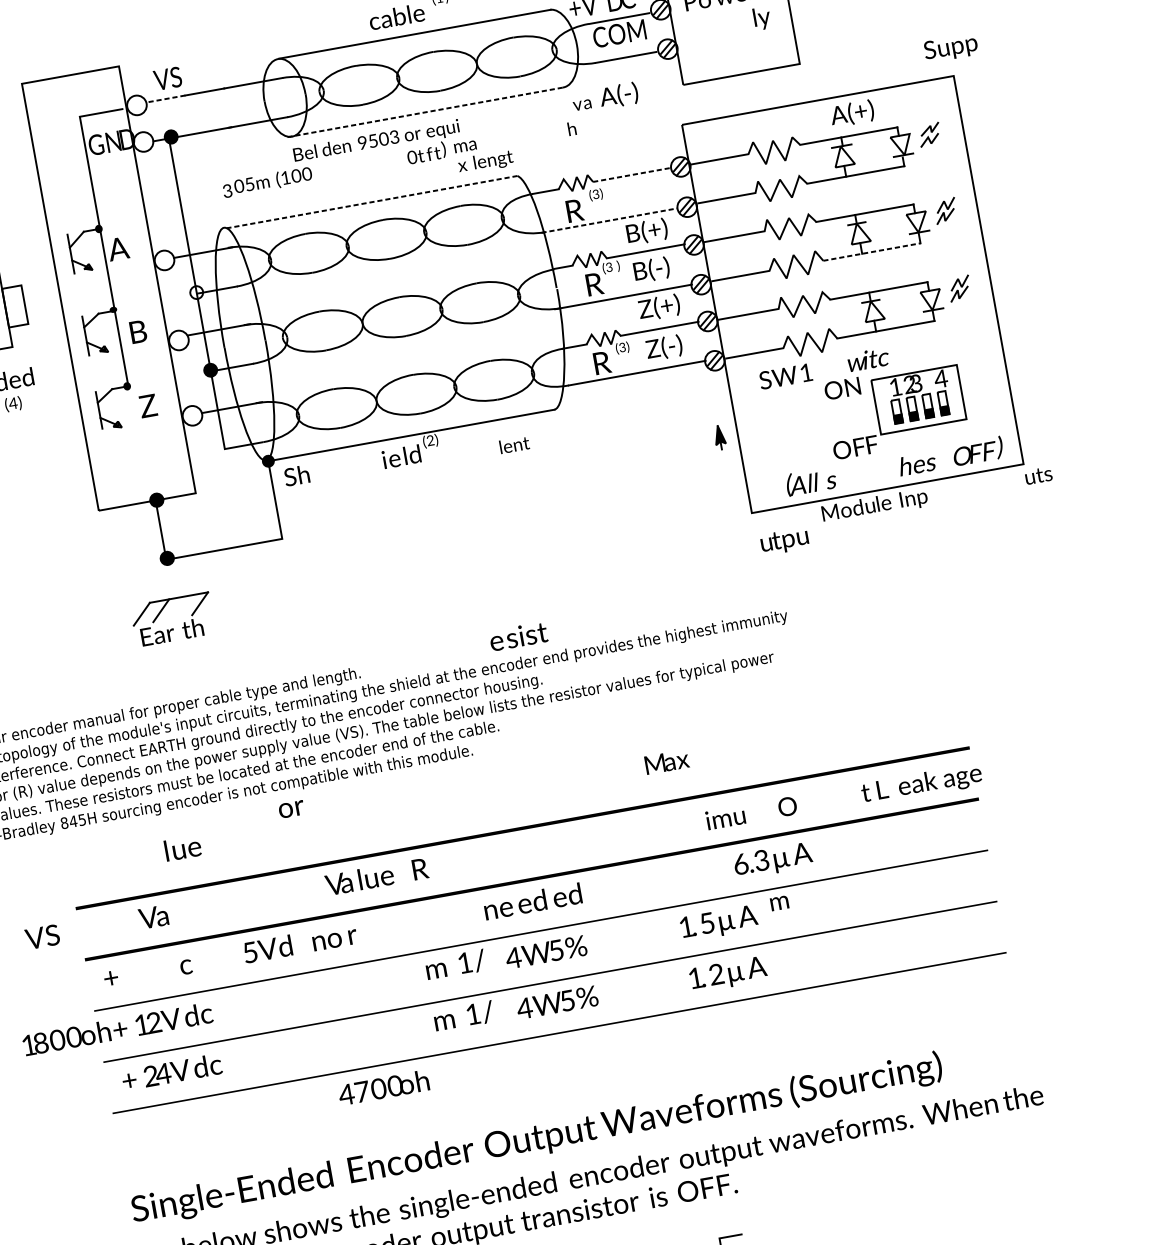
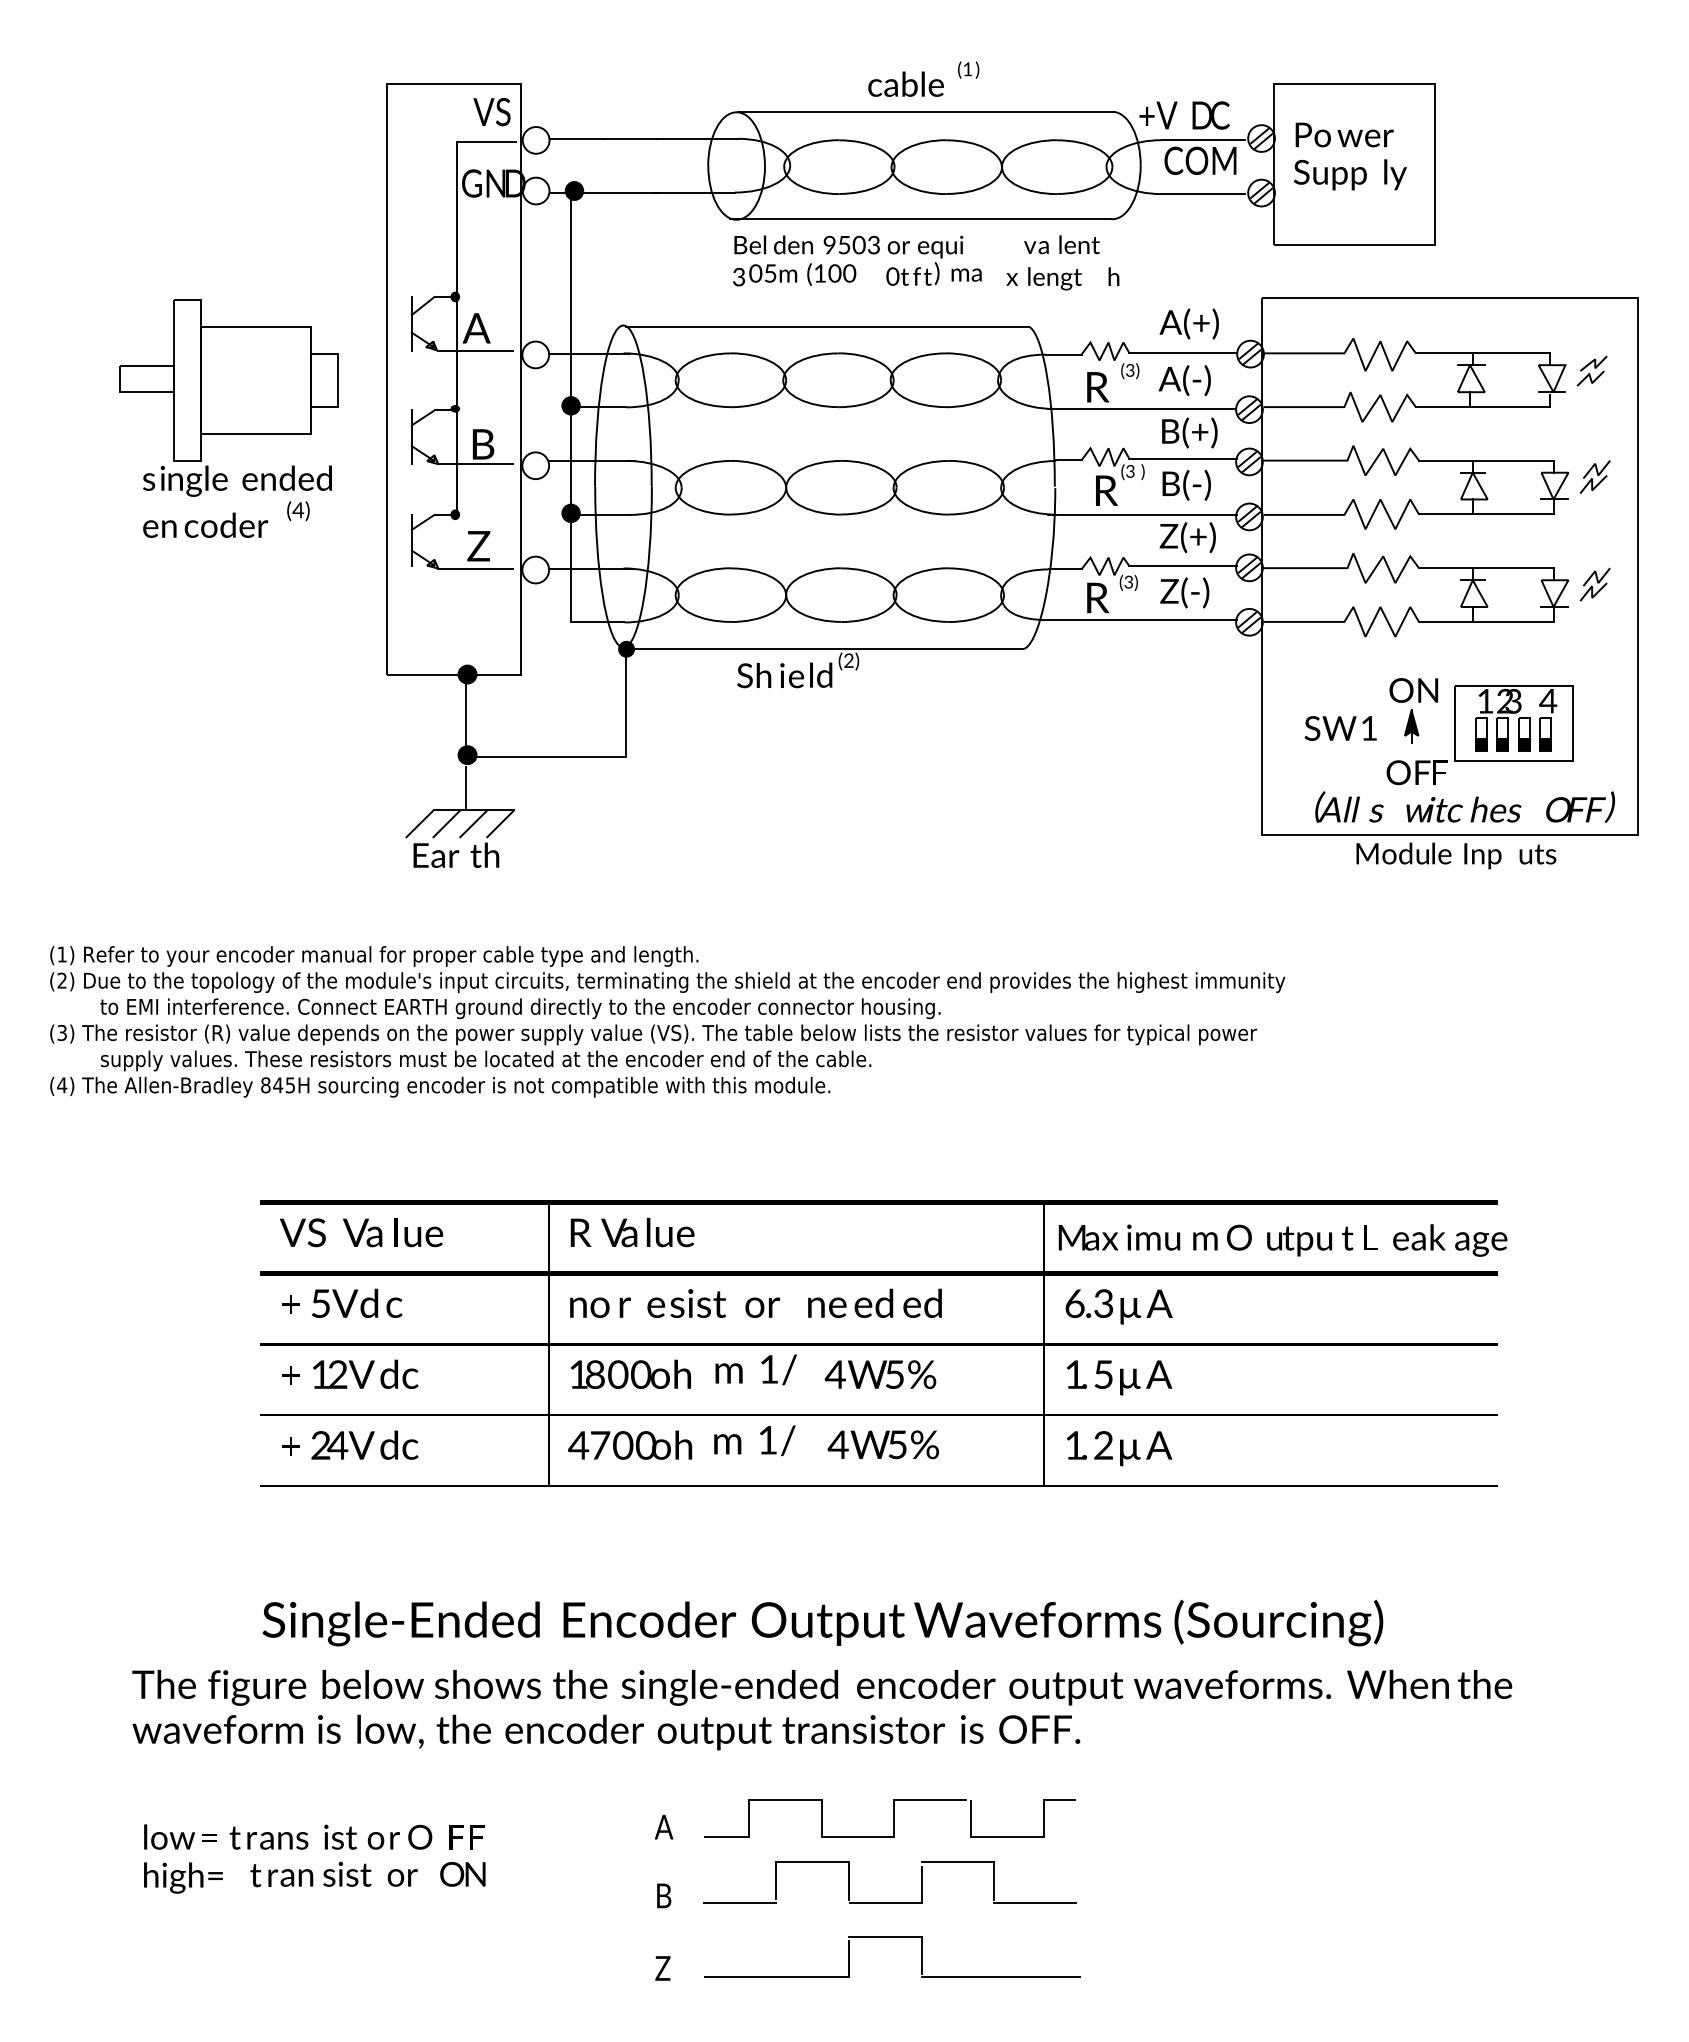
text: (950, 47) -> (1330, 174), moved
text: (167, 79) -> (491, 112), moved
text: (618, 95) -> (1184, 380), moved
line: (165, 98) -> (576, 138), dashed -> solid
text: (582, 105) -> (1036, 247), moved
line: (424, 112) -> (920, 219), dashed -> solid
text: (851, 113) -> (1188, 323), moved
text: (485, 162) -> (1043, 278), moved
line: (632, 175) -> (1183, 353), dashed -> solid
text: (267, 181) -> (794, 274), moved
line: (372, 201) -> (828, 326), dashed -> solid
line: (609, 220) -> (1142, 408), dashed -> solid
line: (872, 252) -> (1486, 514), dashed -> solid
line: (120, 265) -> (475, 350), added
fill: (196, 292) -> (570, 405), added
line: (135, 347) -> (475, 464), added
text: (868, 359) -> (1434, 809), moved
text: (785, 376) -> (1340, 728), moved
line: (148, 422) -> (475, 568), added
part: (719, 437) -> (1411, 726), moved
text: (514, 444) -> (1079, 244), moved
text: (297, 475) -> (754, 675), moved
text: (1038, 475) -> (1537, 854), moved
text: (784, 541) -> (1299, 1241), moved
line: (170, 582) -> (465, 788), added
line: (180, 607) -> (473, 823), added
text: (518, 636) -> (686, 1303), moved
text: (667, 761) -> (1088, 1237), moved
text: (291, 809) -> (762, 1307), moved
text: (182, 848) -> (418, 1232), moved
text: (772, 860) -> (1118, 1306), moved
text: (420, 868) -> (580, 1232), moved
text: (779, 903) -> (1205, 1241), moved
fill: (660, 908) -> (1044, 1343), added
text: (42, 936) -> (302, 1232), moved
text: (268, 948) -> (345, 1302), moved
fill: (302, 972) -> (548, 1343), added
text: (66, 1037) -> (630, 1373), moved
text: (383, 1087) -> (630, 1444), moved

